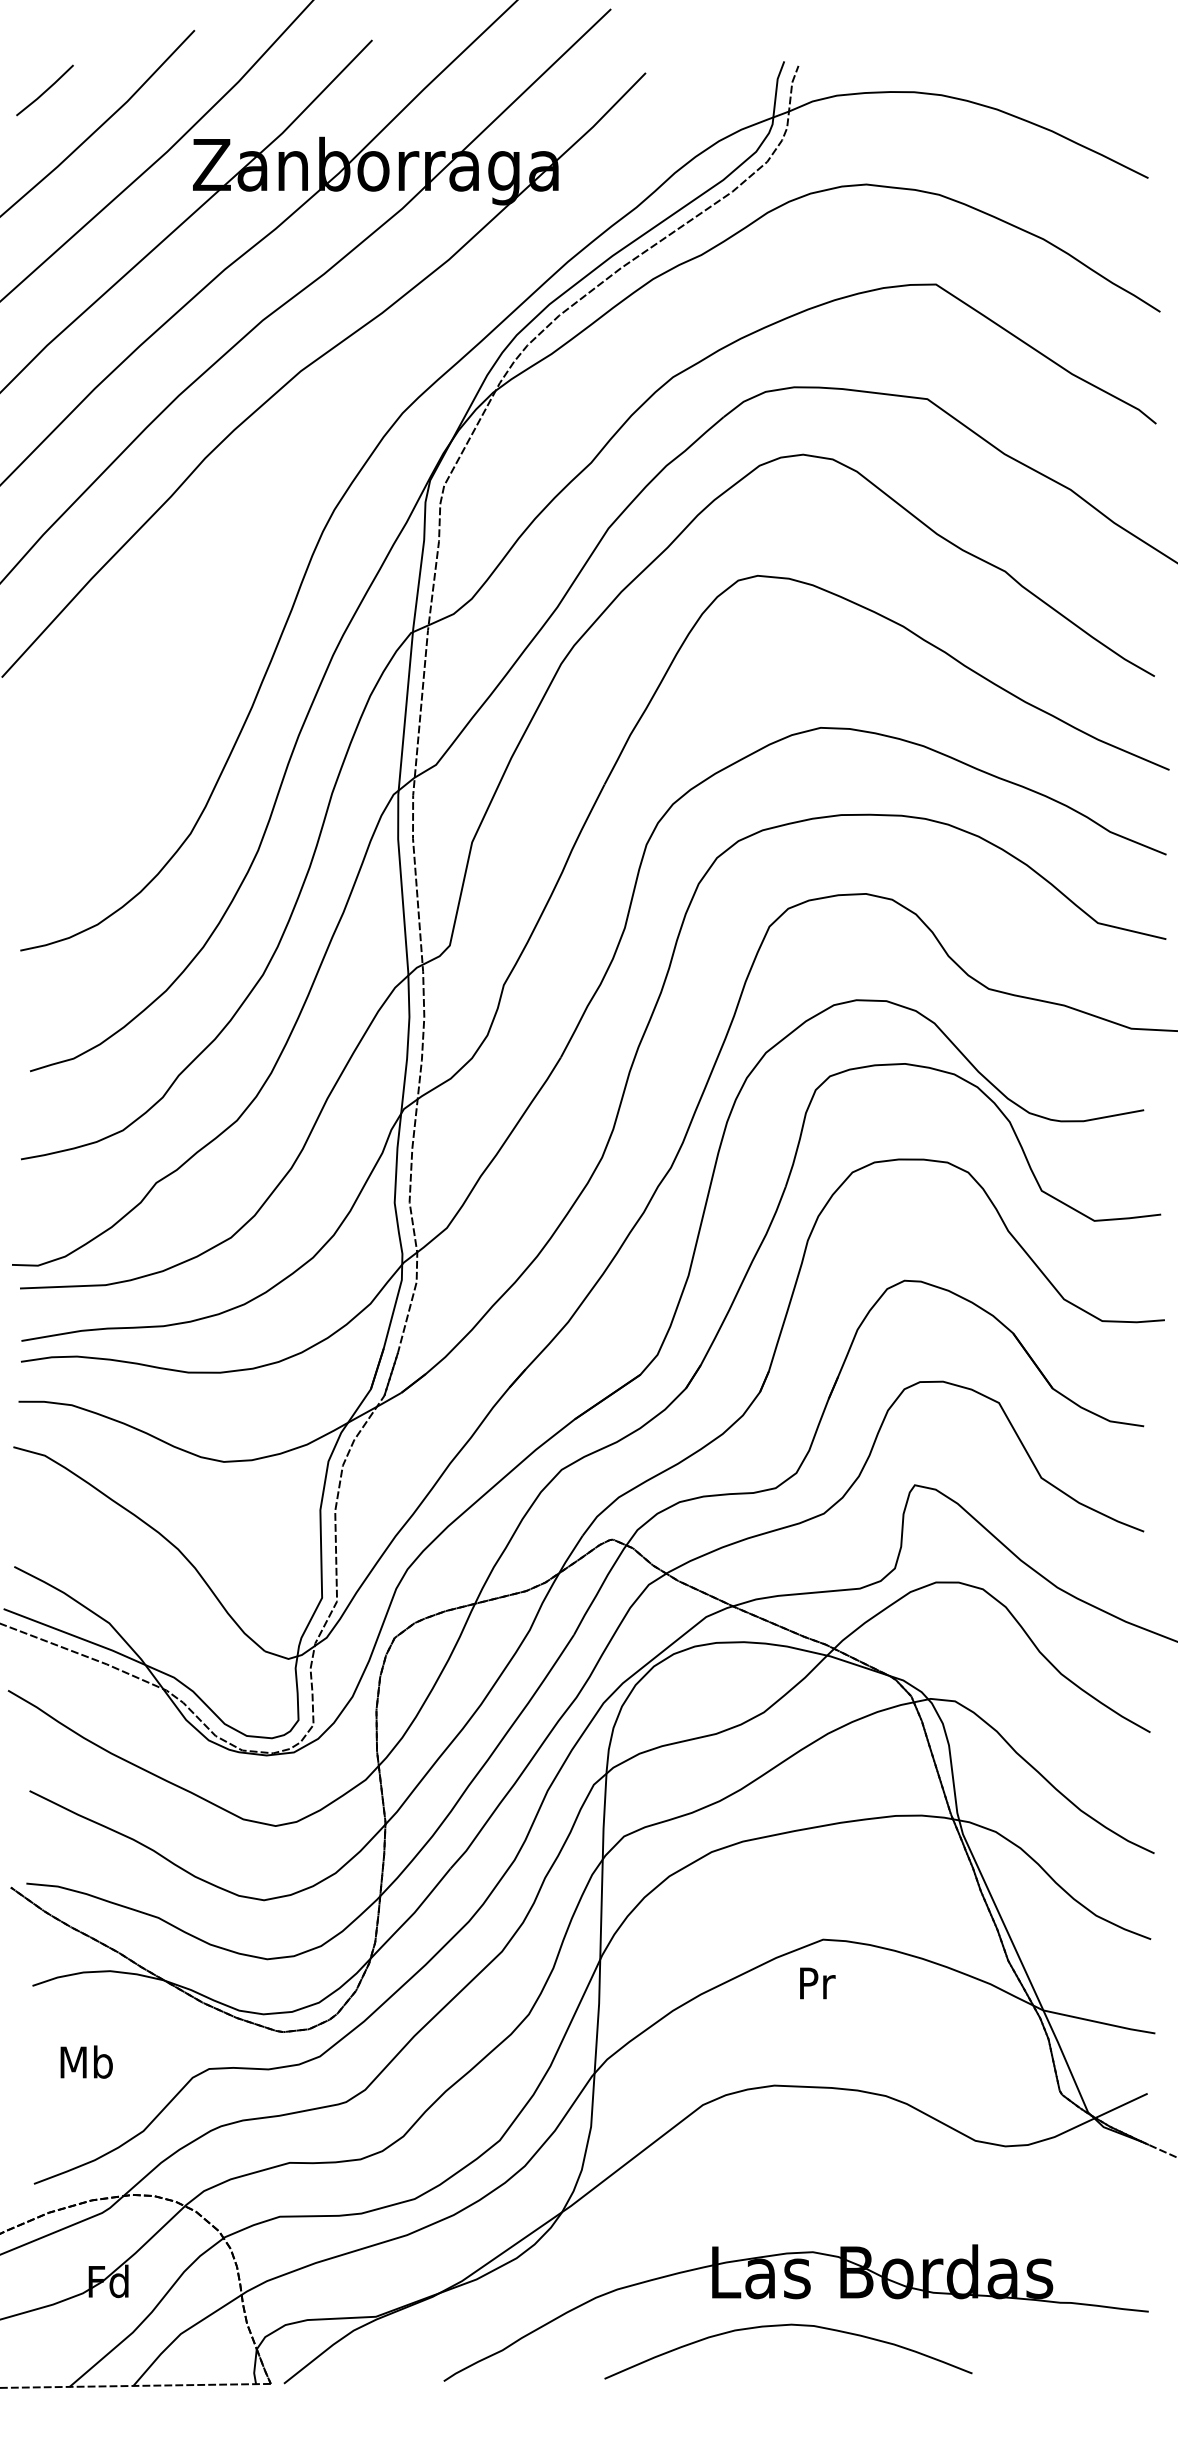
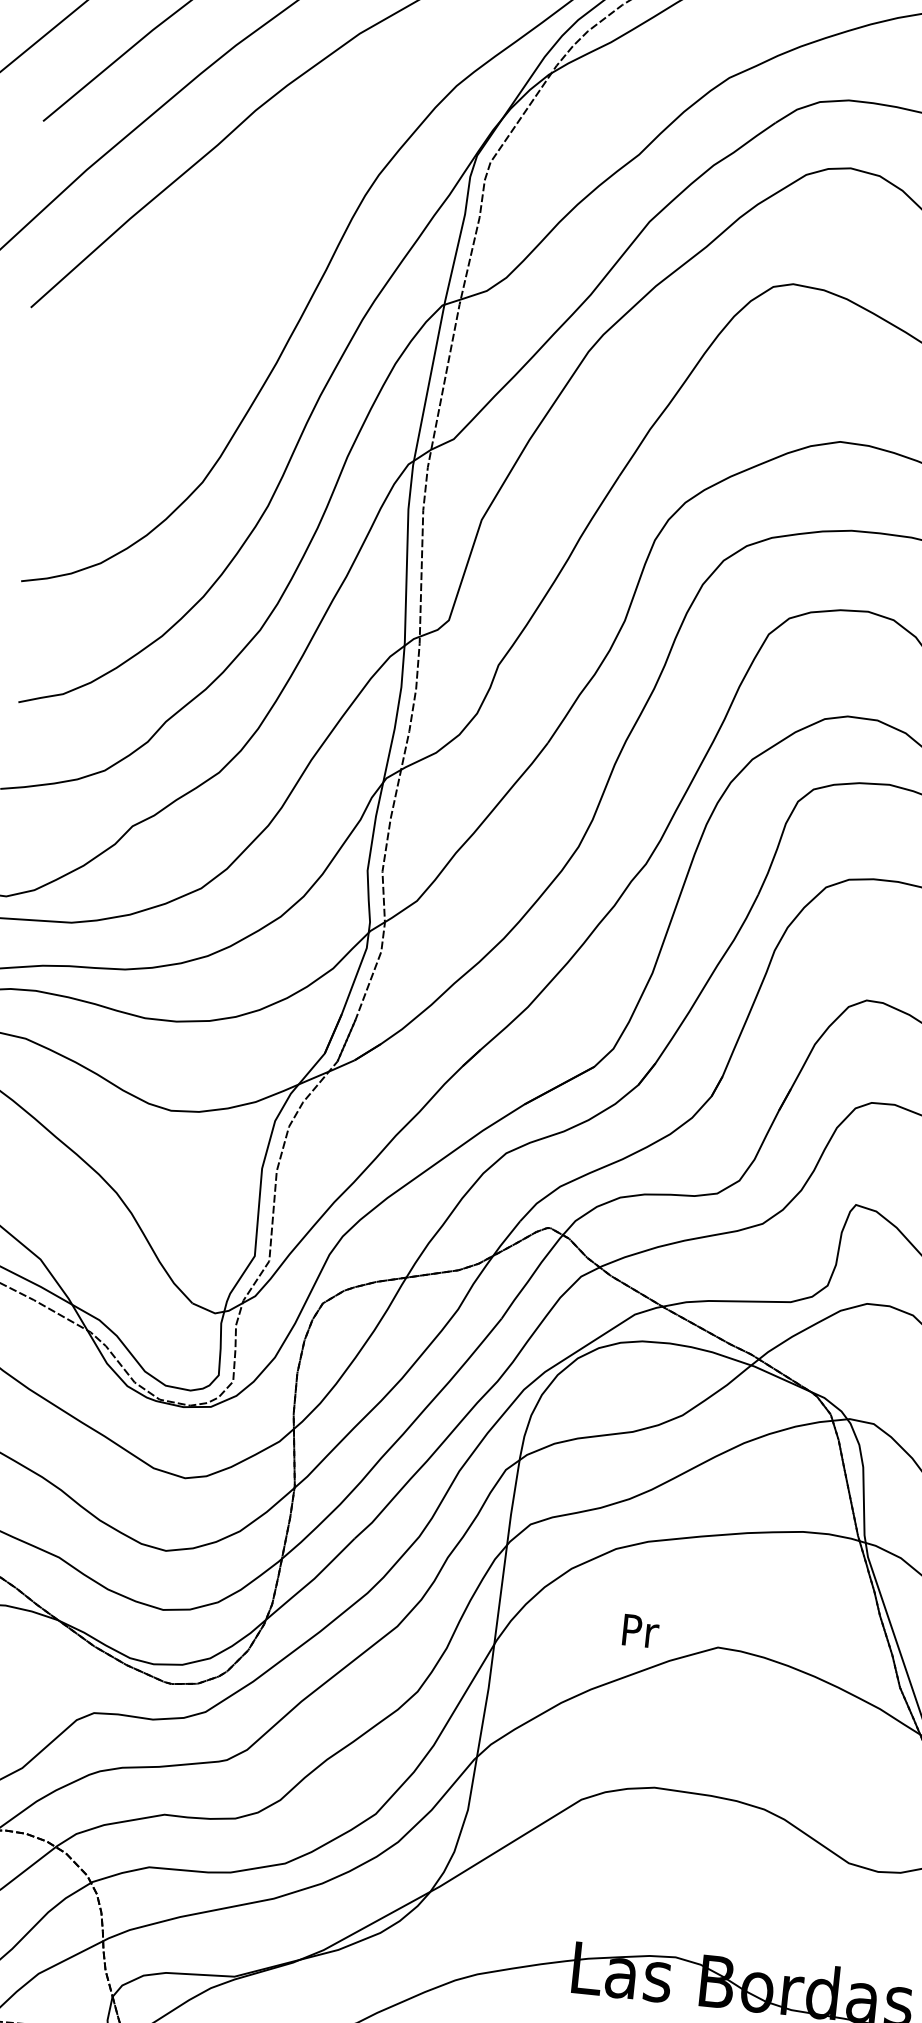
text: (817, 1983) -> (640, 1631), moved

